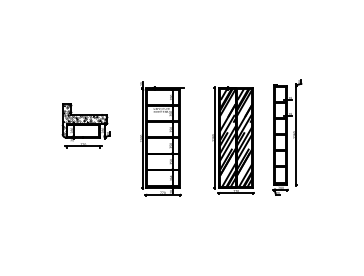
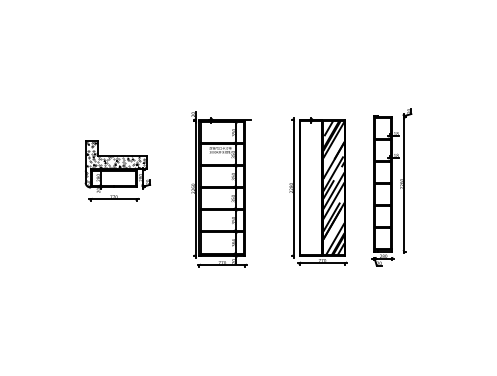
hatch: (227, 138) -> (310, 188), removed

